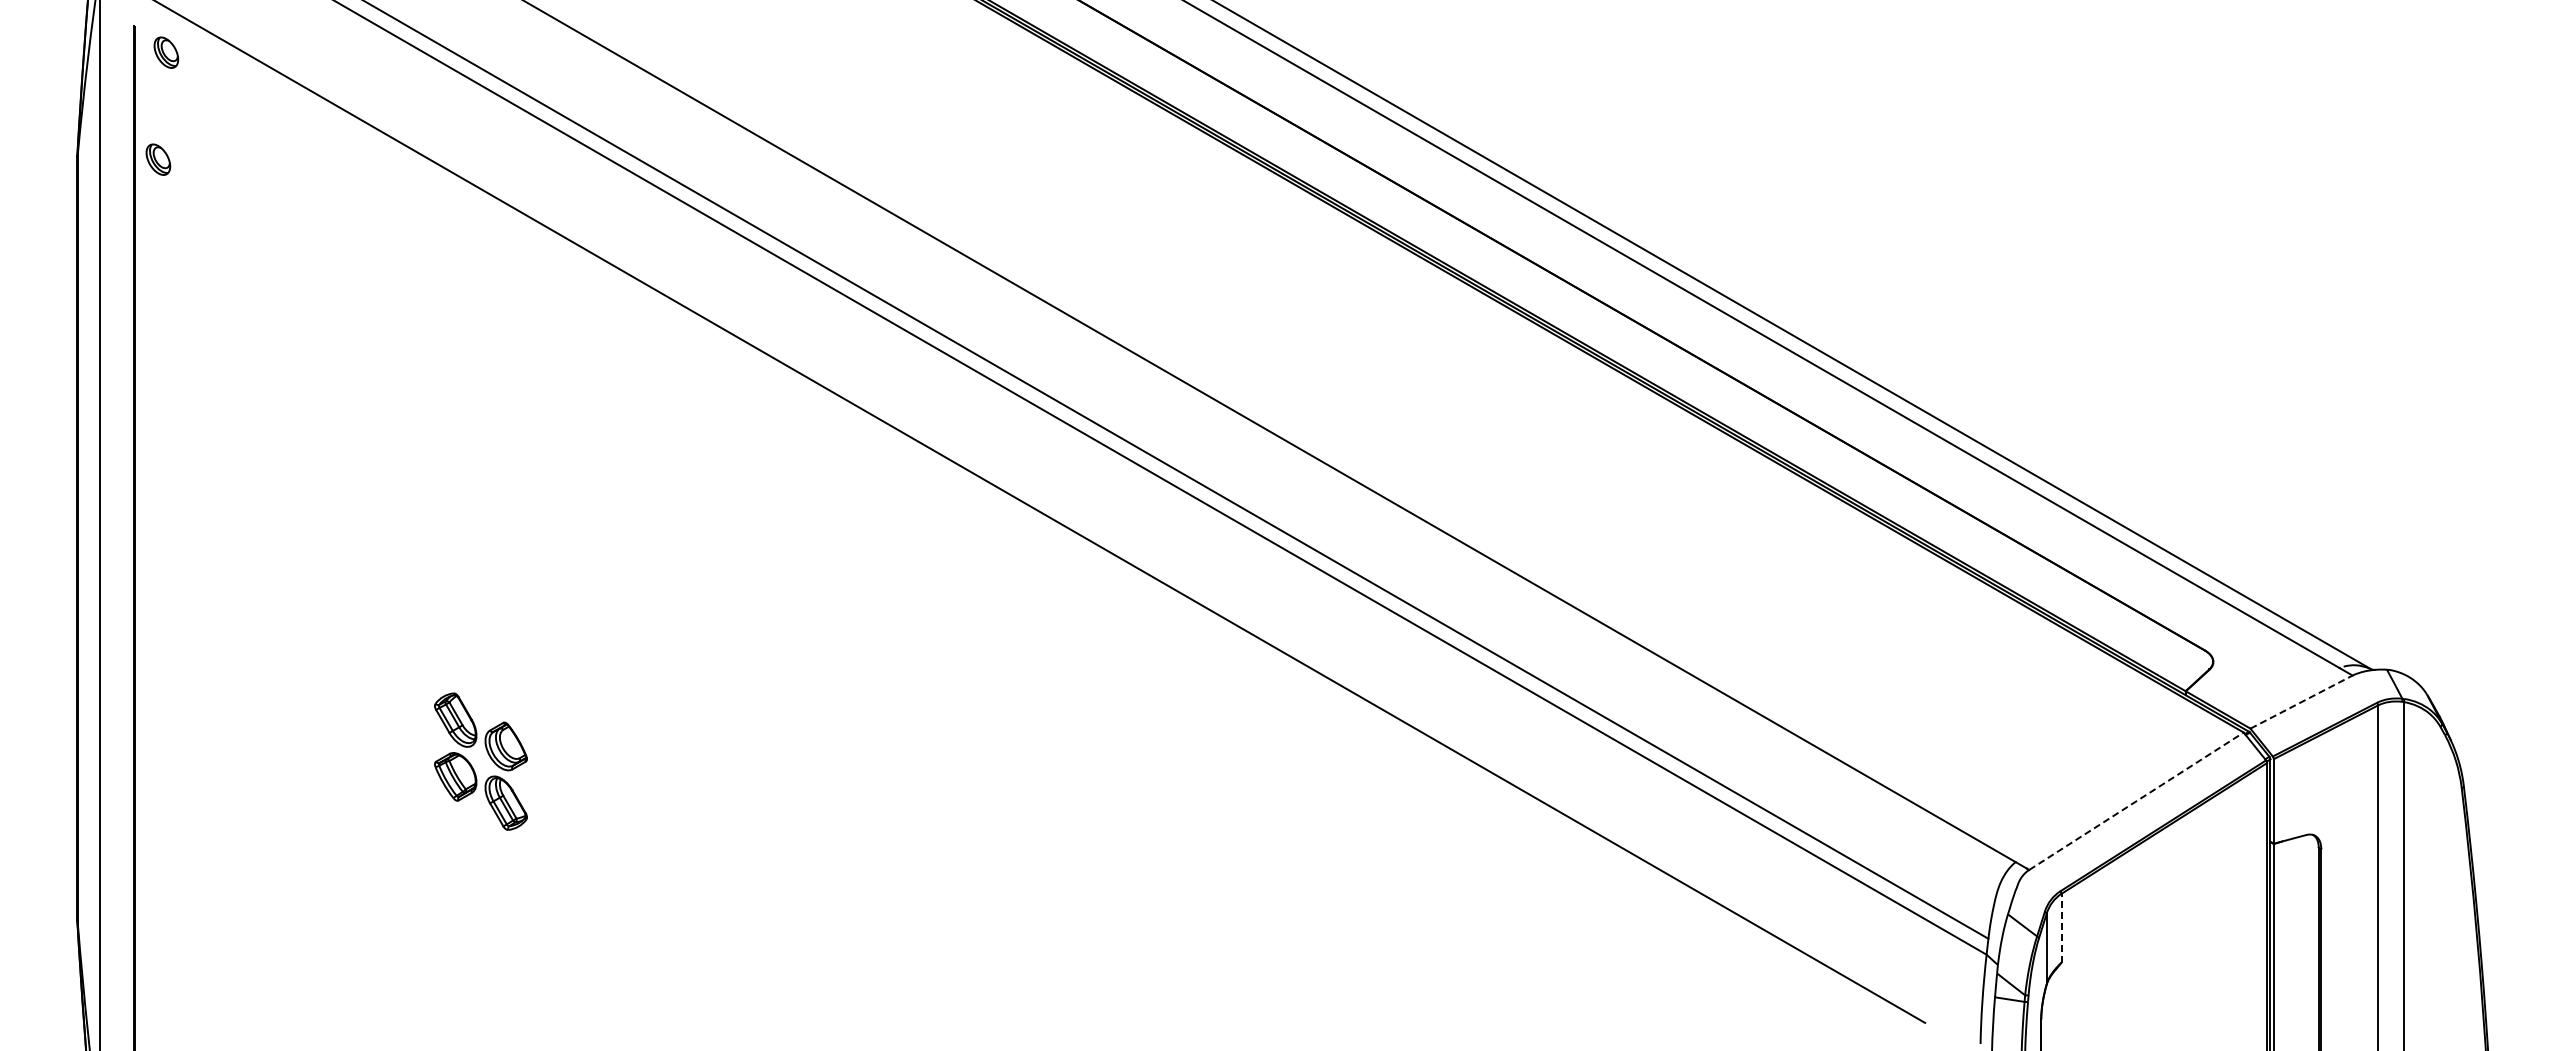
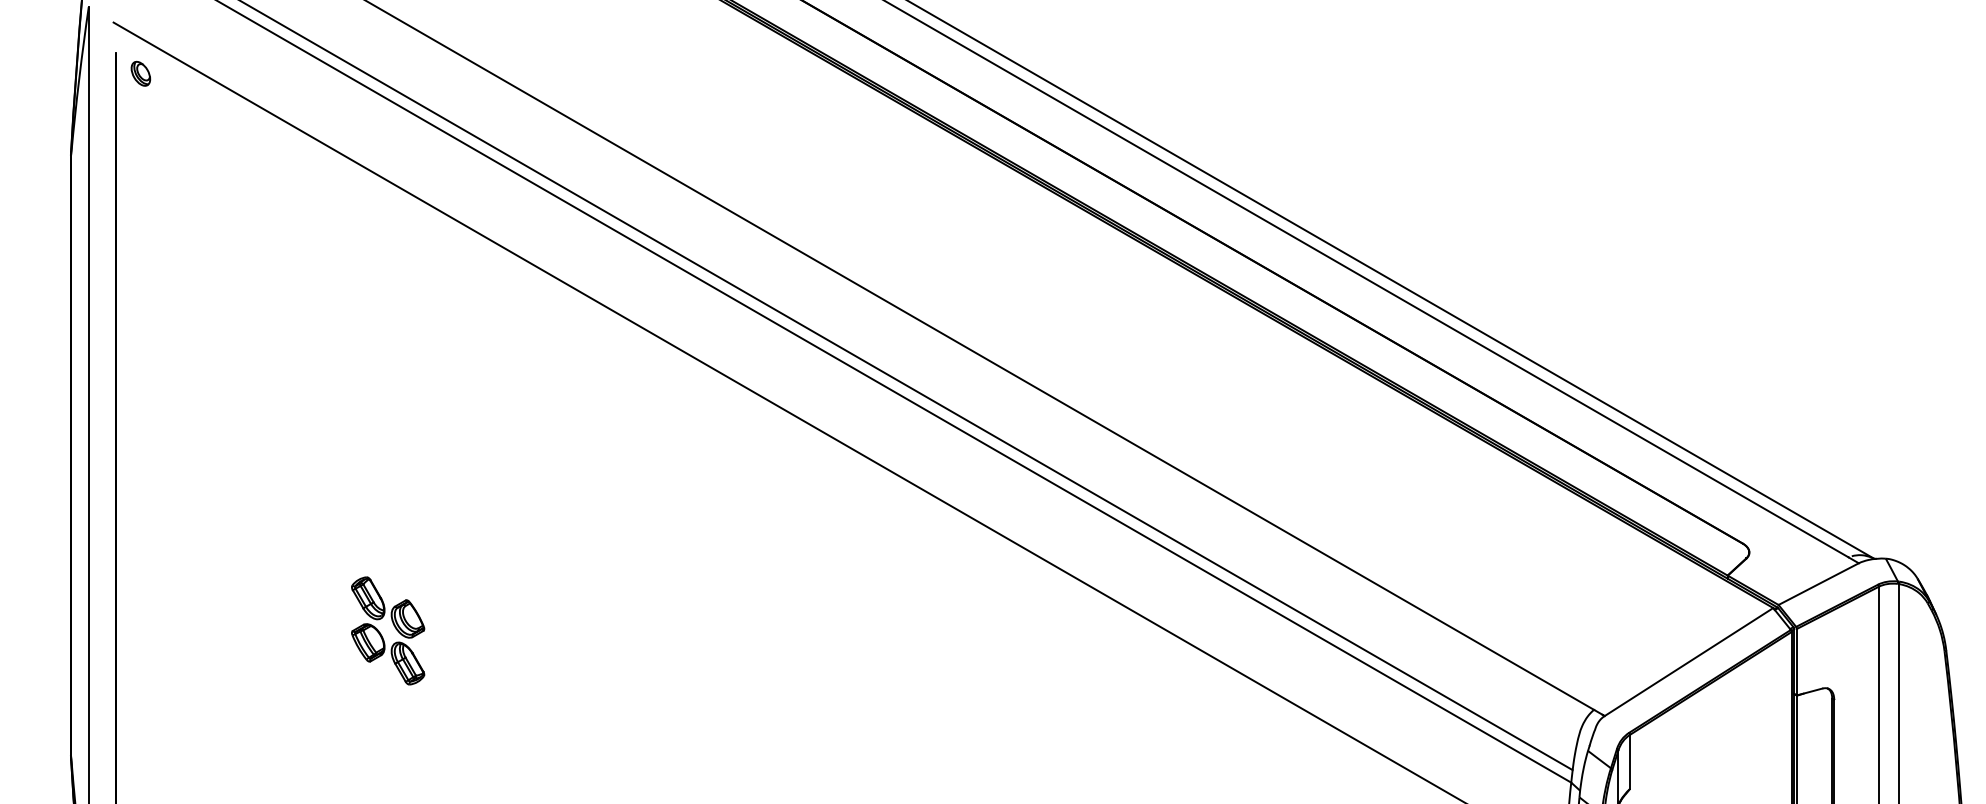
part: (158, 159) -> (134, 157), removed
line: (2301, 702) -> (1818, 584), dashed -> solid
line: (2136, 800) -> (1689, 661), dashed -> solid
line: (2061, 927) -> (1630, 761), dashed -> solid

